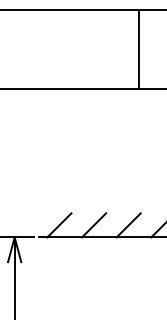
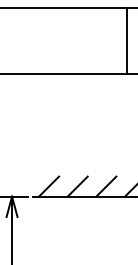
line: (139, 49) -> (126, 41), moved

